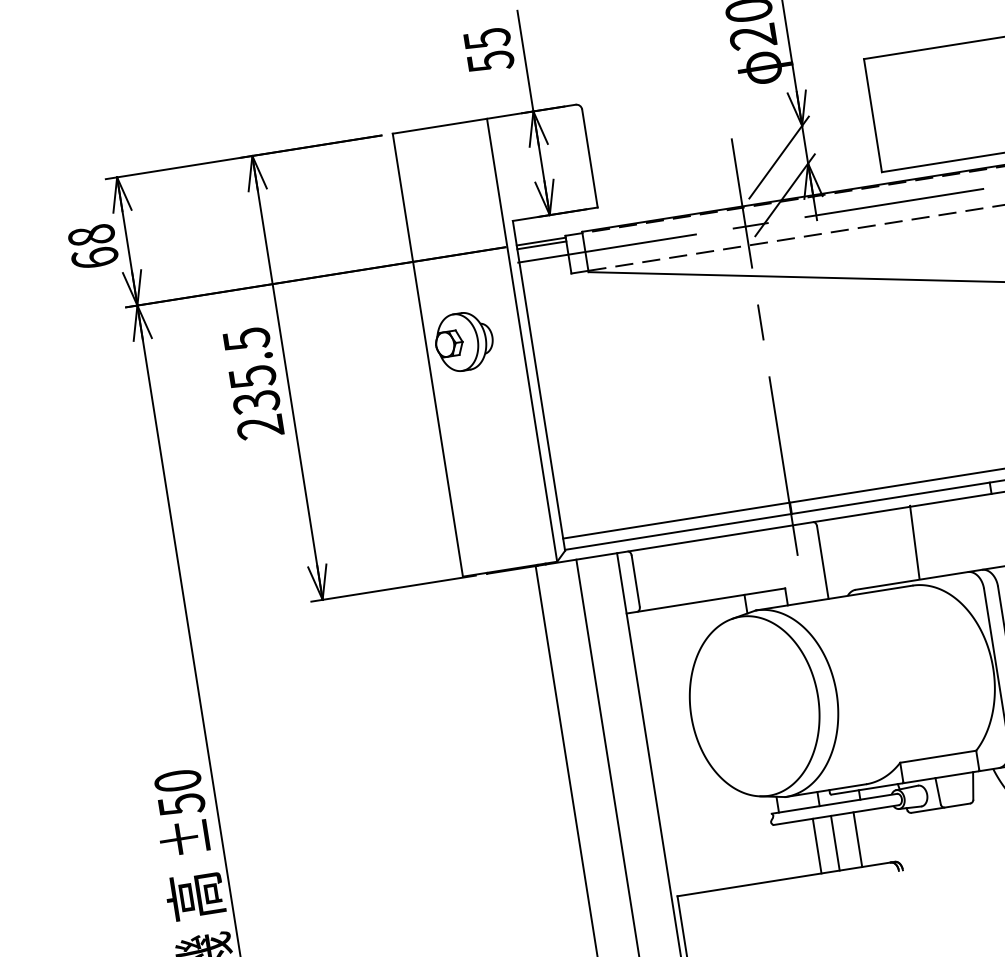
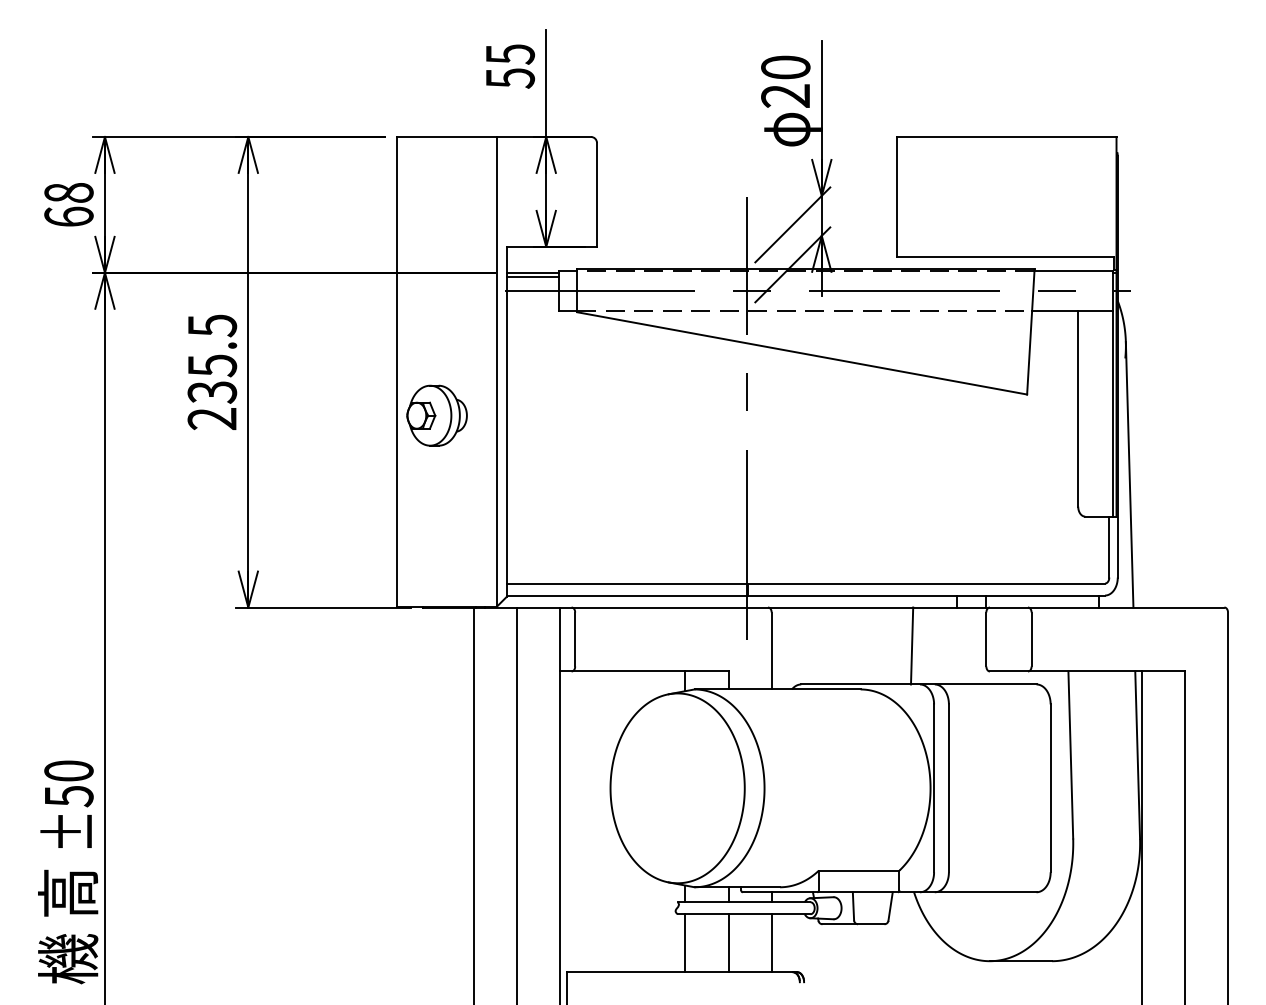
part: (463, 341) -> (436, 415), moved
line: (915, 541) -> (912, 645), moved
line: (857, 839) -> (728, 943), moved
line: (835, 843) -> (771, 943), moved
line: (817, 846) -> (685, 943), moved

